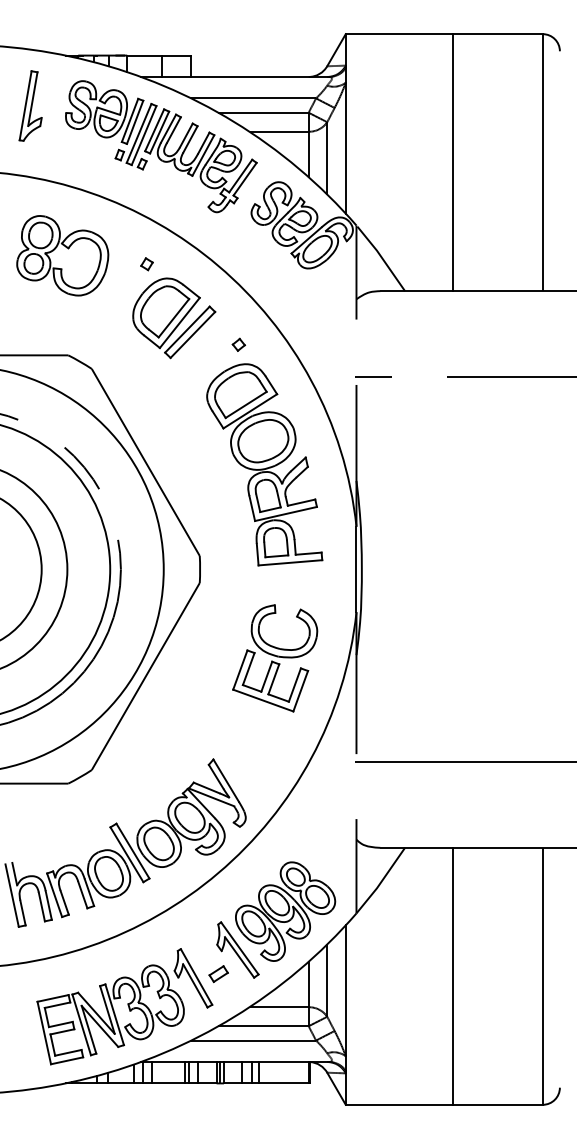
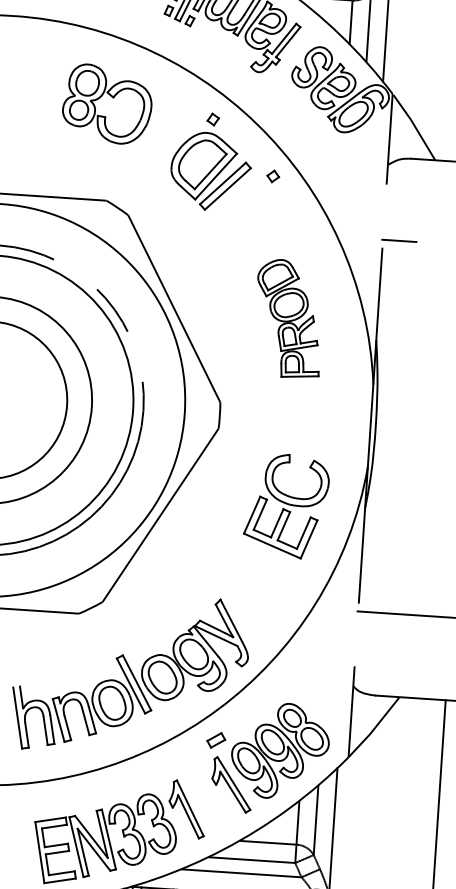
part: (146, 264) -> (212, 119), moved
part: (238, 344) -> (272, 176), moved
part: (264, 464) -> (288, 318), size x0.6
part: (218, 974) -> (216, 740), moved

